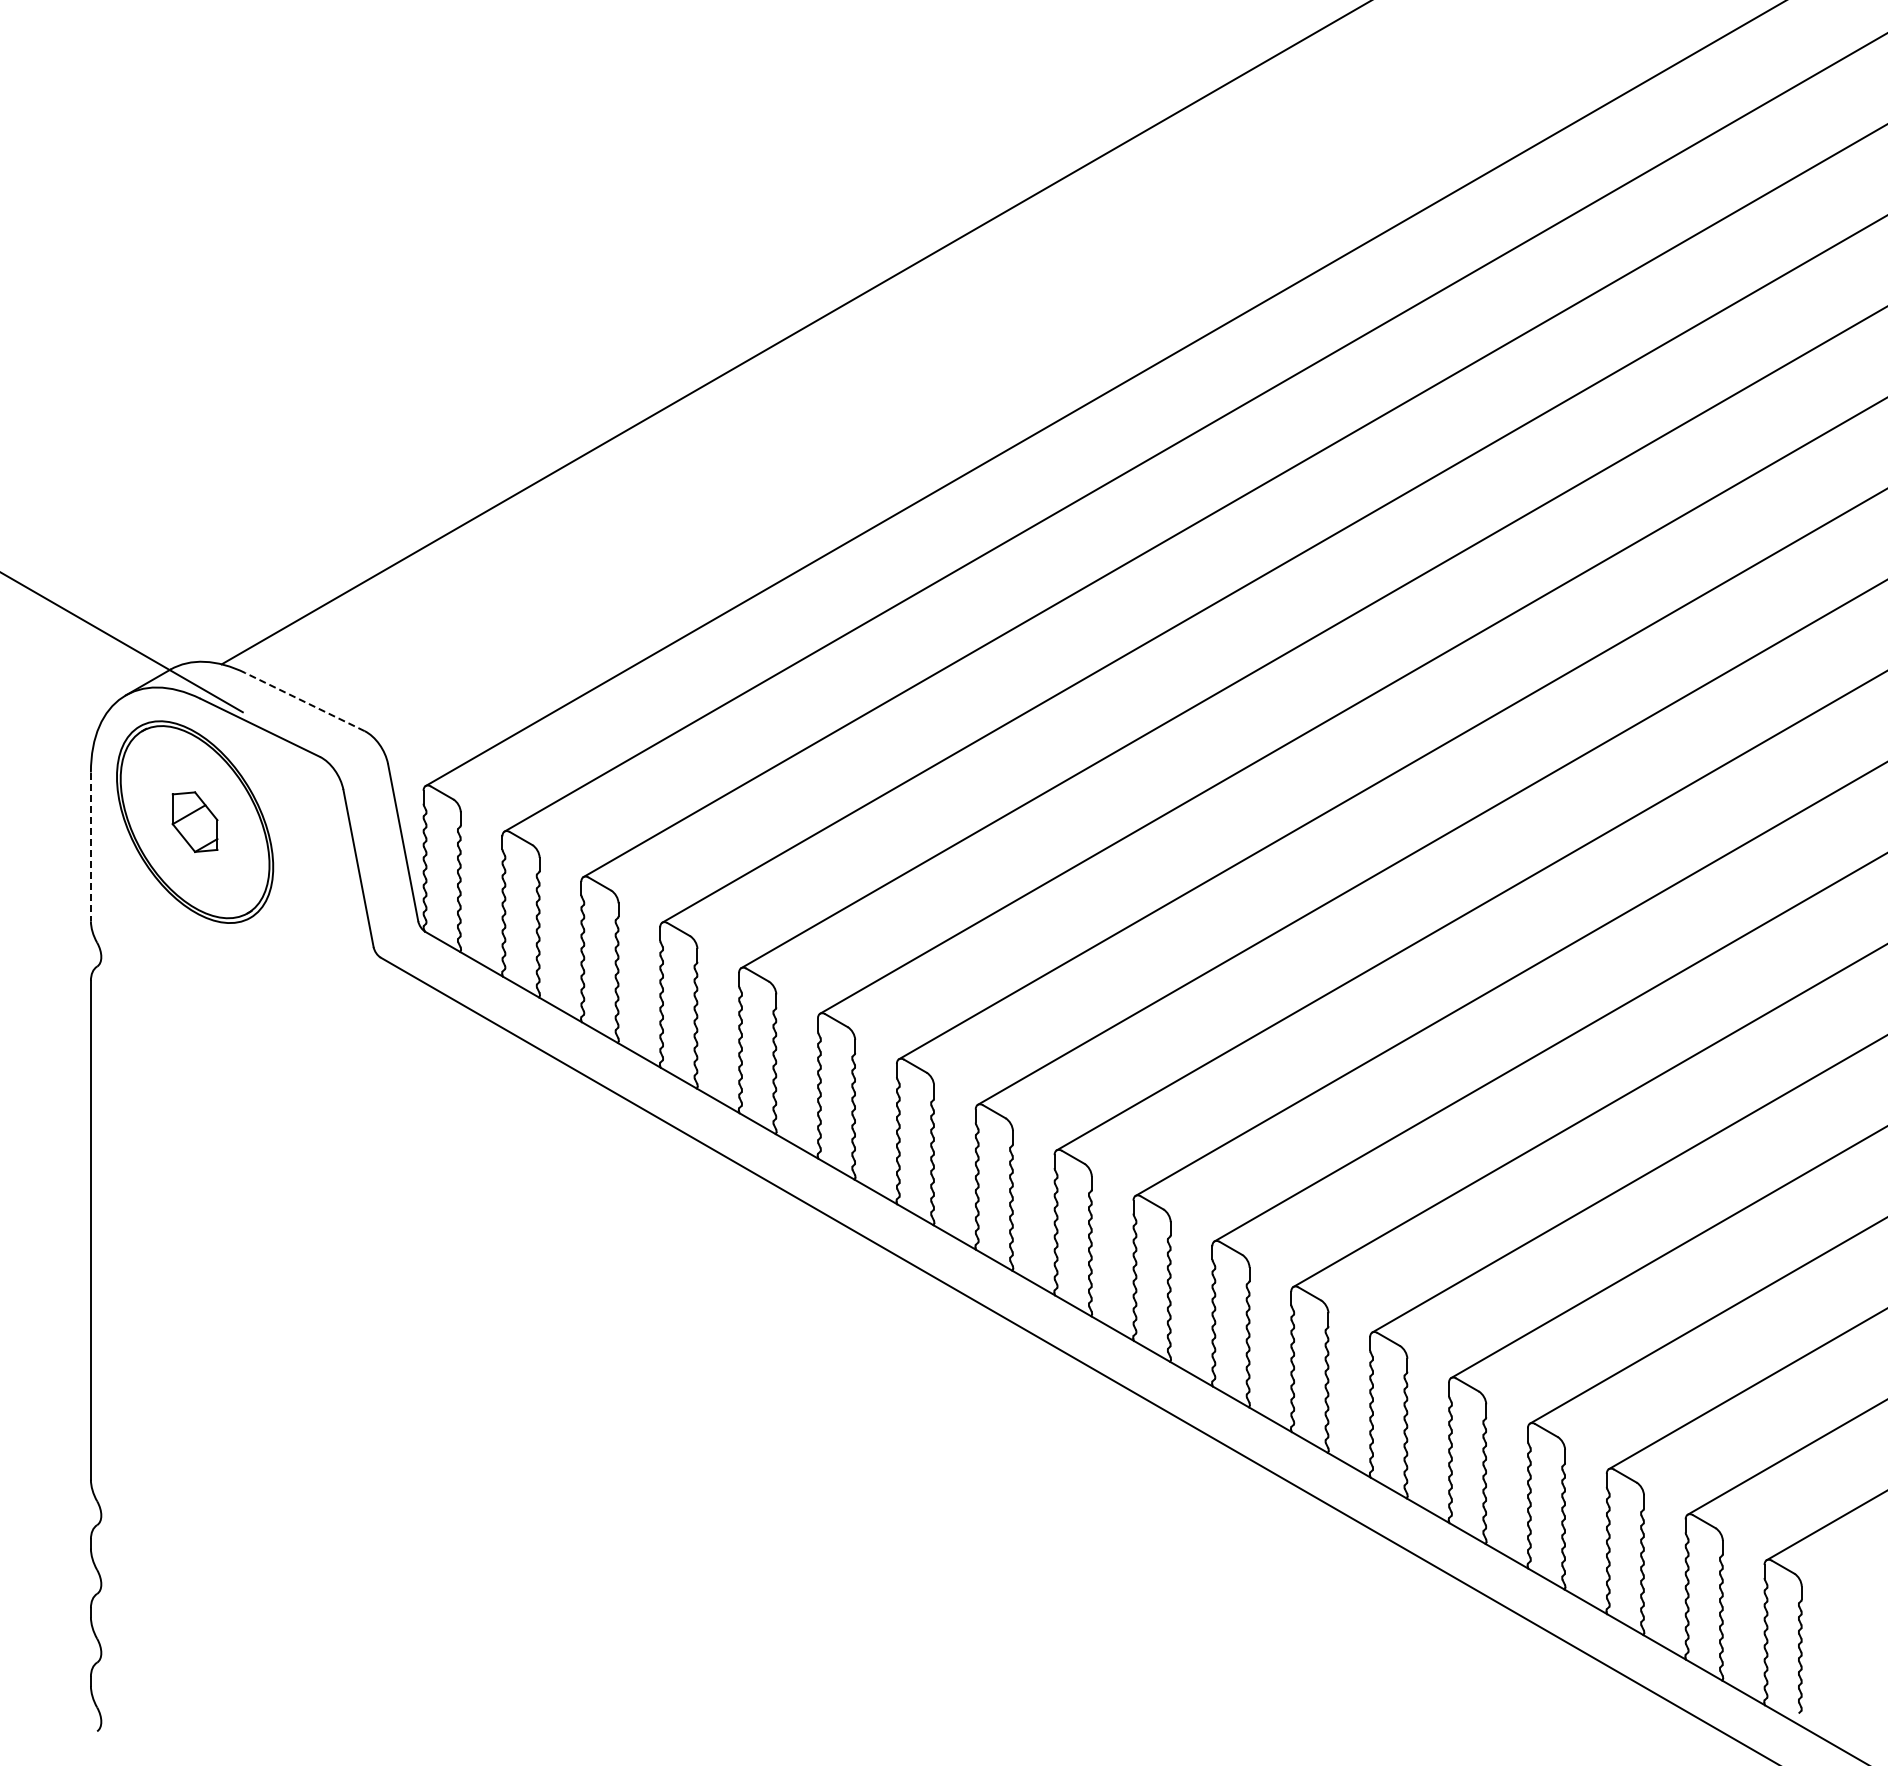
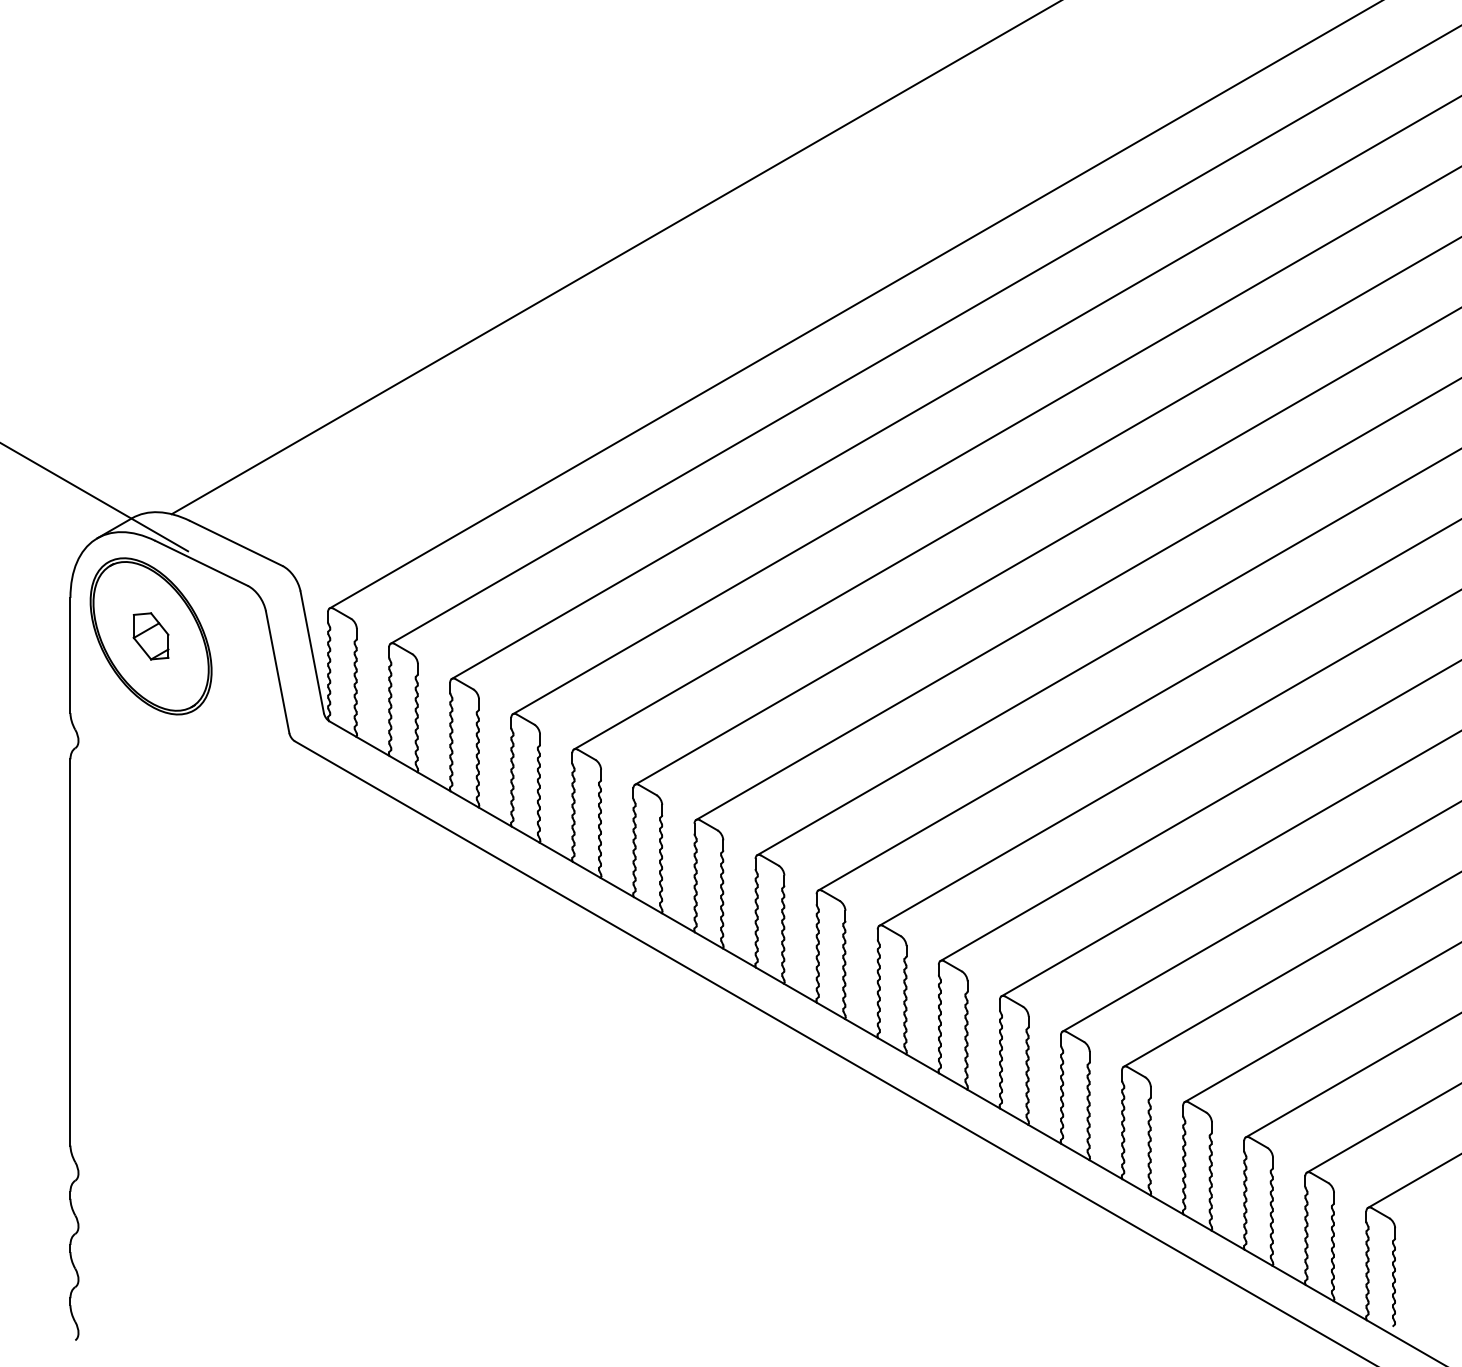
line: (304, 701) -> (235, 542), dashed -> solid
line: (90, 847) -> (70, 656), dashed -> solid

